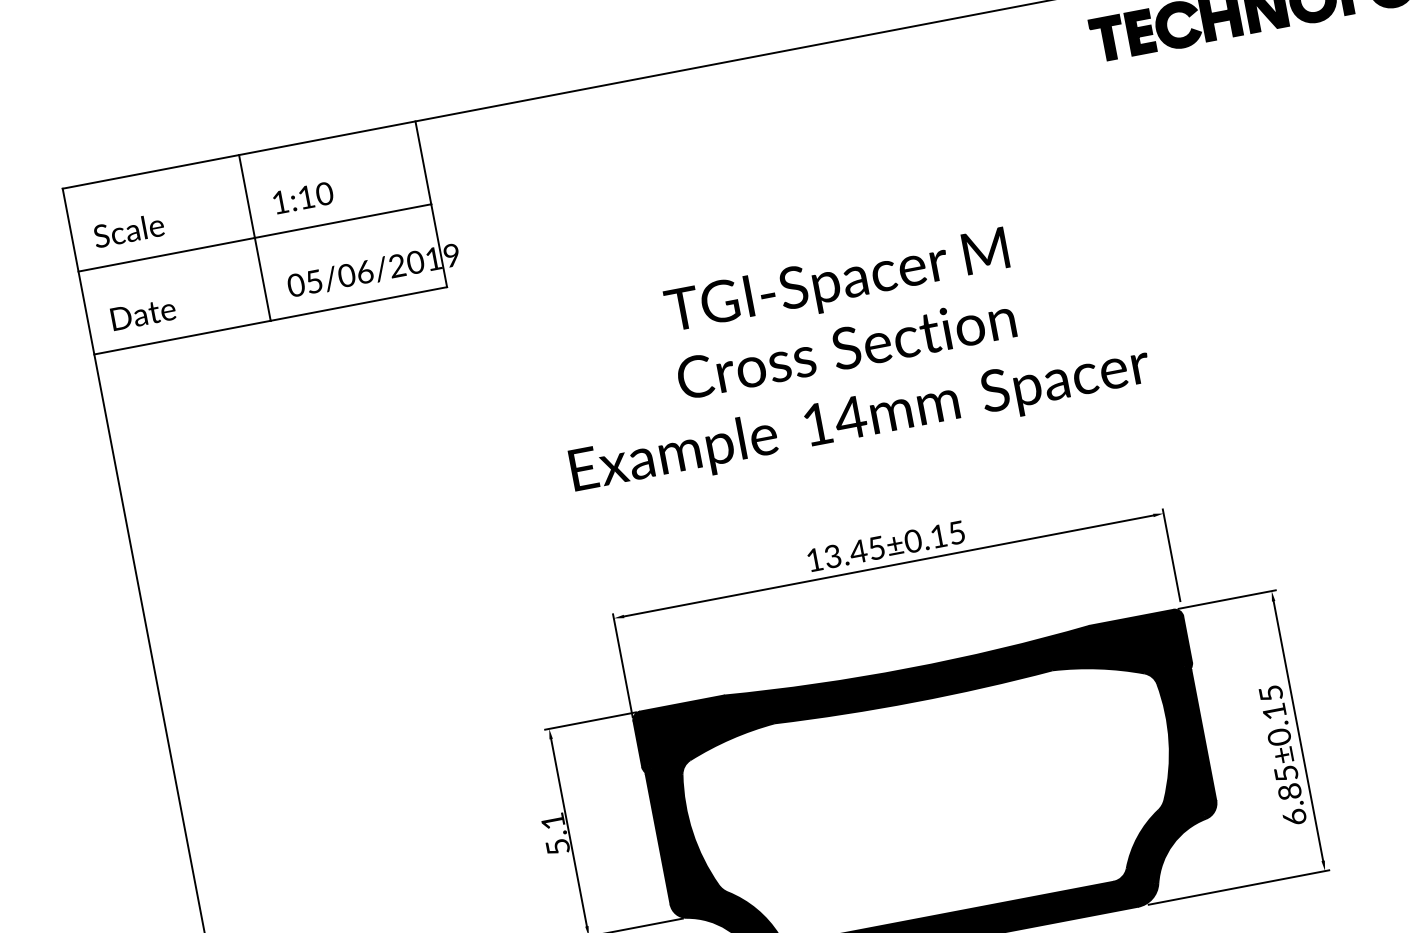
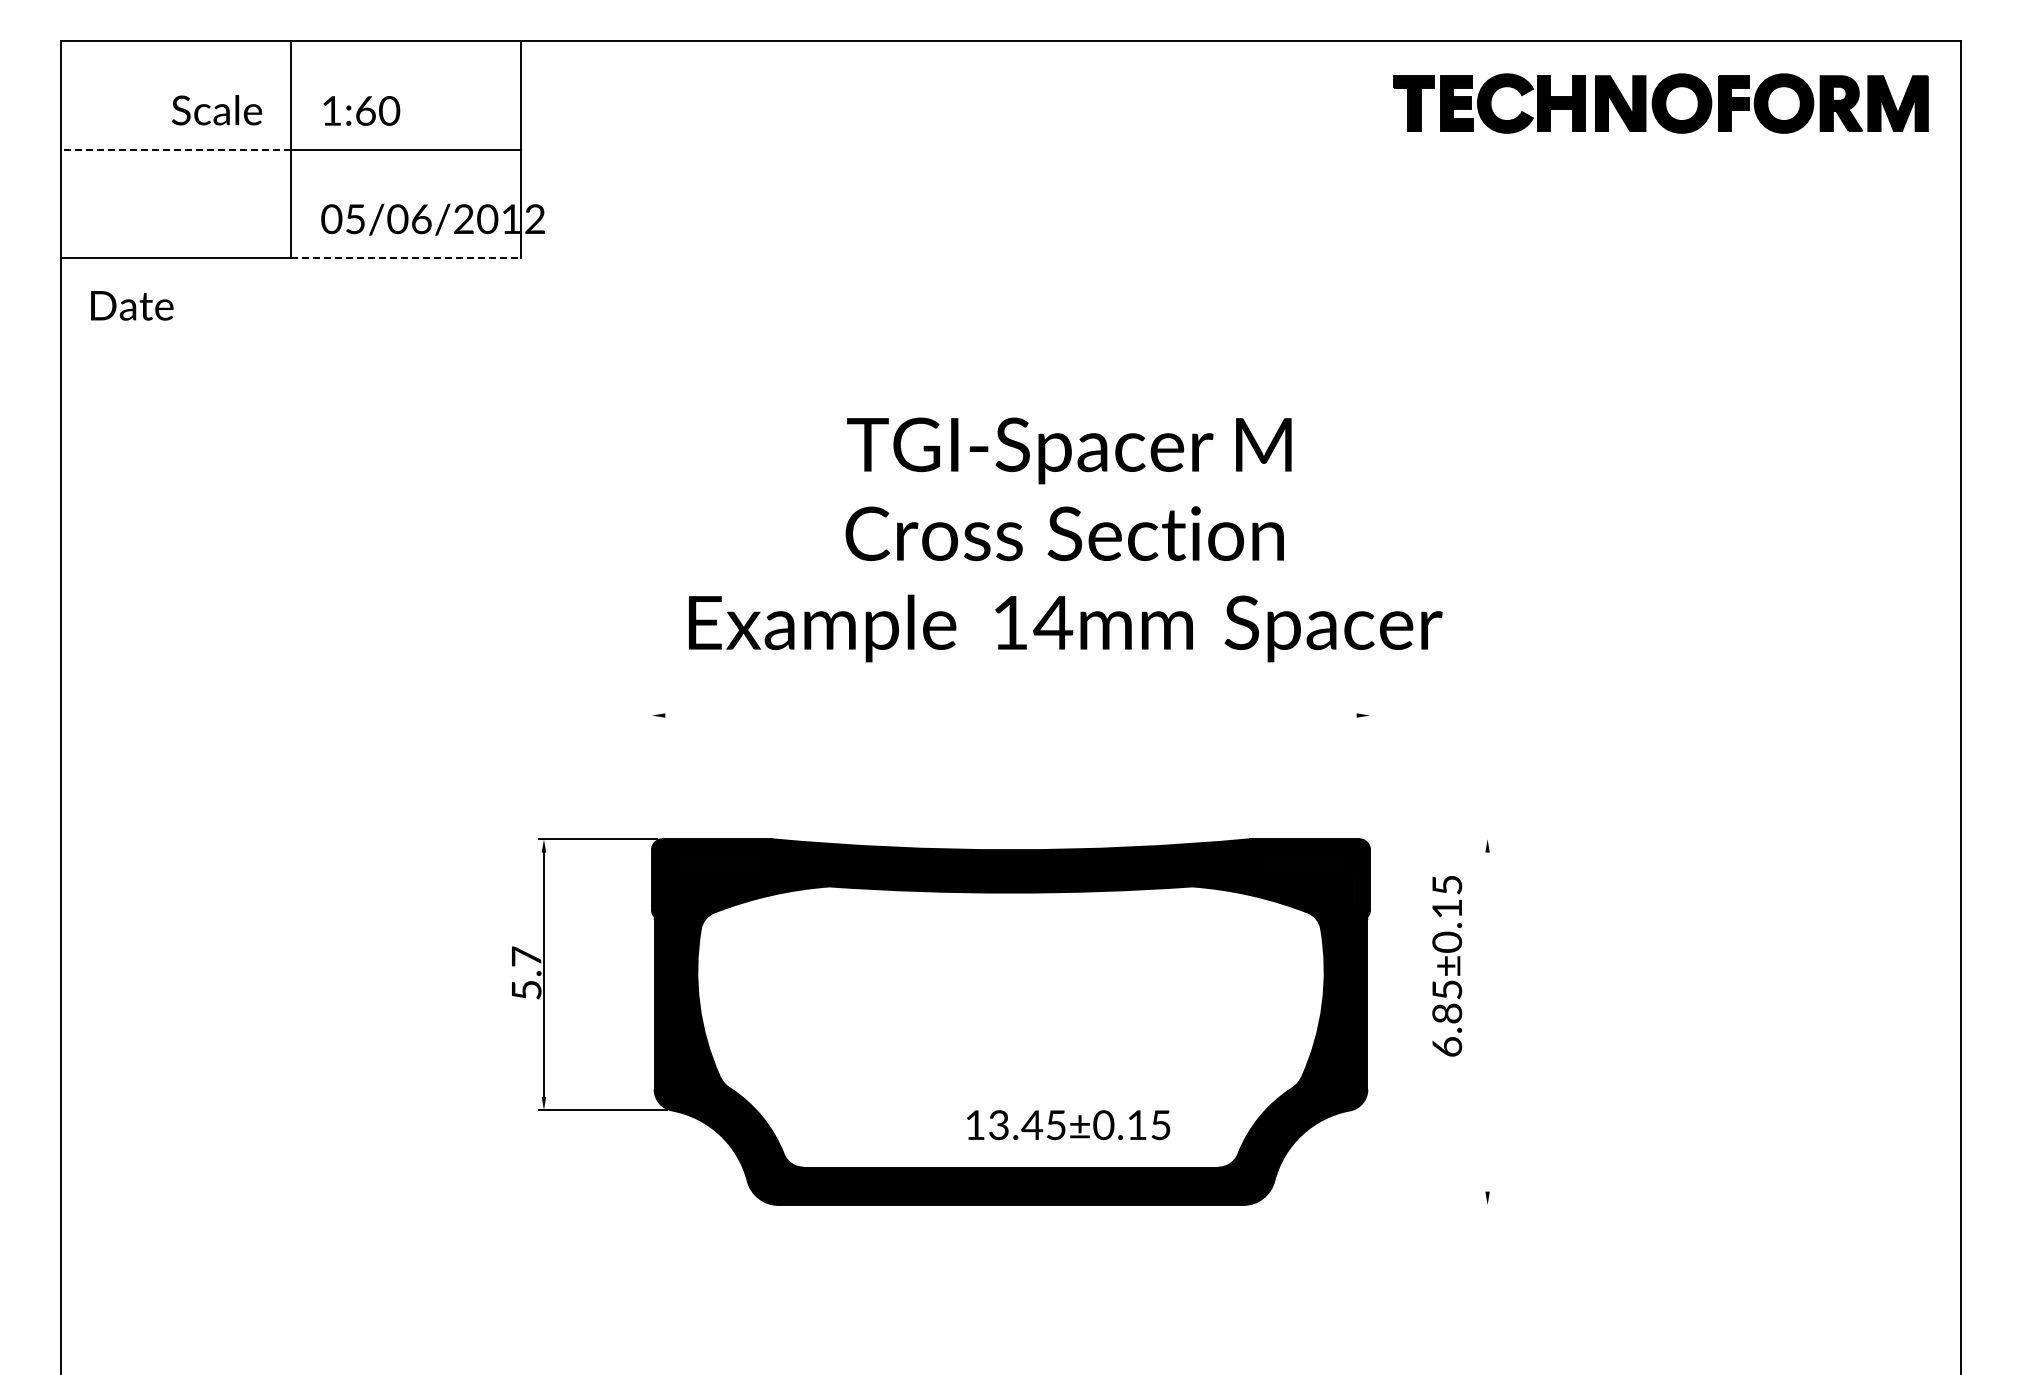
text: (306, 197) -> (365, 110), 1:10 -> 1:60
text: (128, 230) -> (216, 110), moved
line: (166, 254) -> (175, 149), solid -> dashed
text: (451, 255) -> (534, 219), 05/06/2019 -> 05/06/2012
line: (359, 303) -> (406, 257), solid -> dashed
text: (143, 313) -> (132, 305), moved
text: (847, 352) -> (1065, 539), moved
text: (886, 546) -> (1068, 1125), moved
line: (1171, 554) -> (1370, 769), removed
line: (888, 566) -> (1010, 715), removed
line: (1227, 599) -> (1429, 839), removed
line: (622, 665) -> (651, 777), removed
line: (1298, 730) -> (1487, 1021), removed
text: (1283, 755) -> (1447, 966), moved
text: (552, 821) -> (526, 956), 5.1 -> 5.7
line: (1238, 887) -> (1374, 1204), removed

